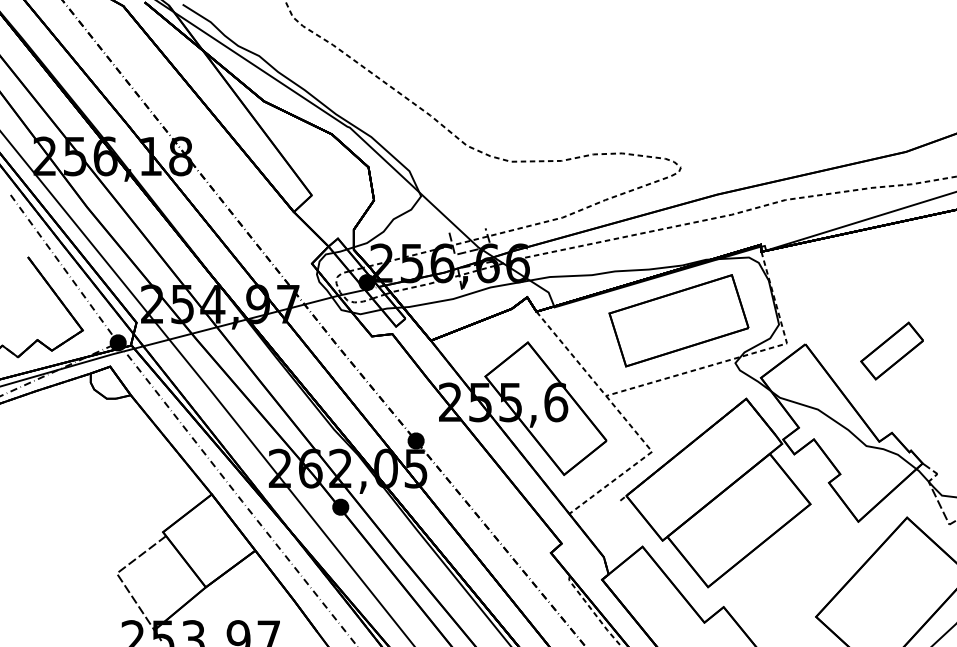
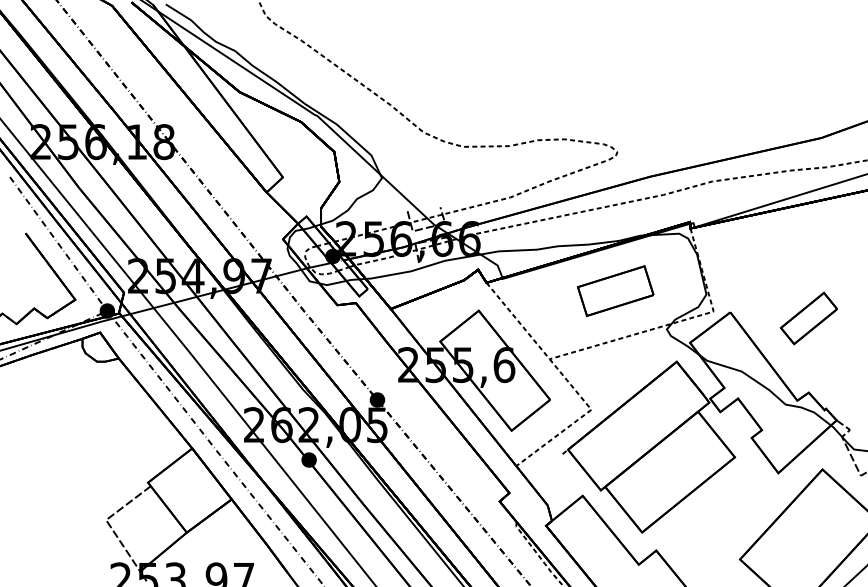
part: (678, 320) -> (615, 290), size x0.6

